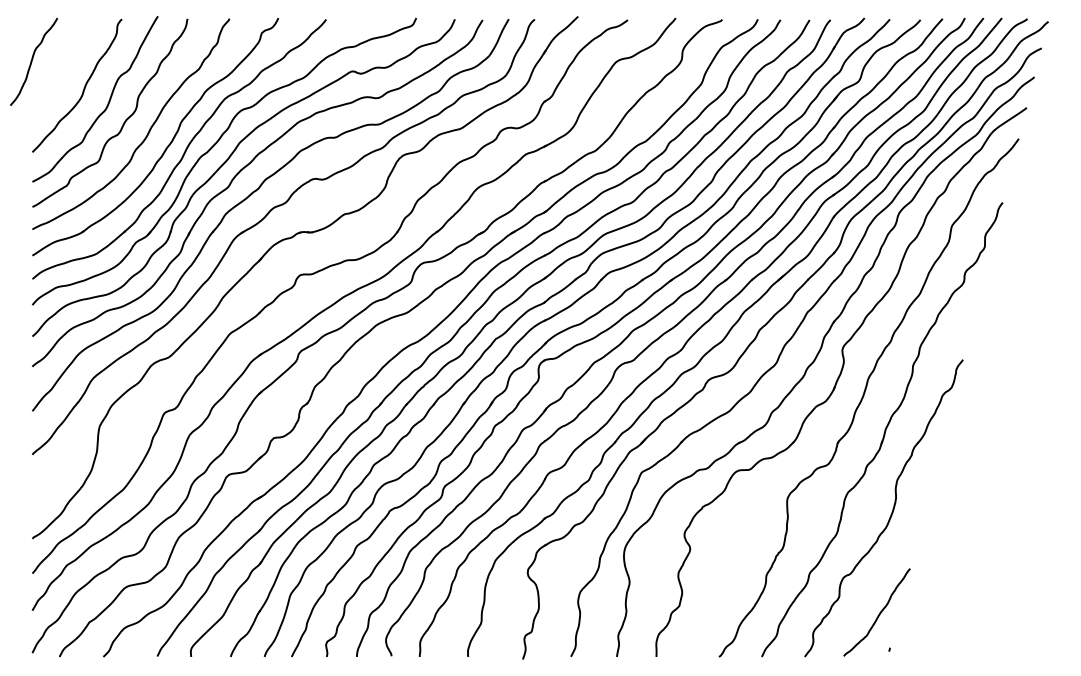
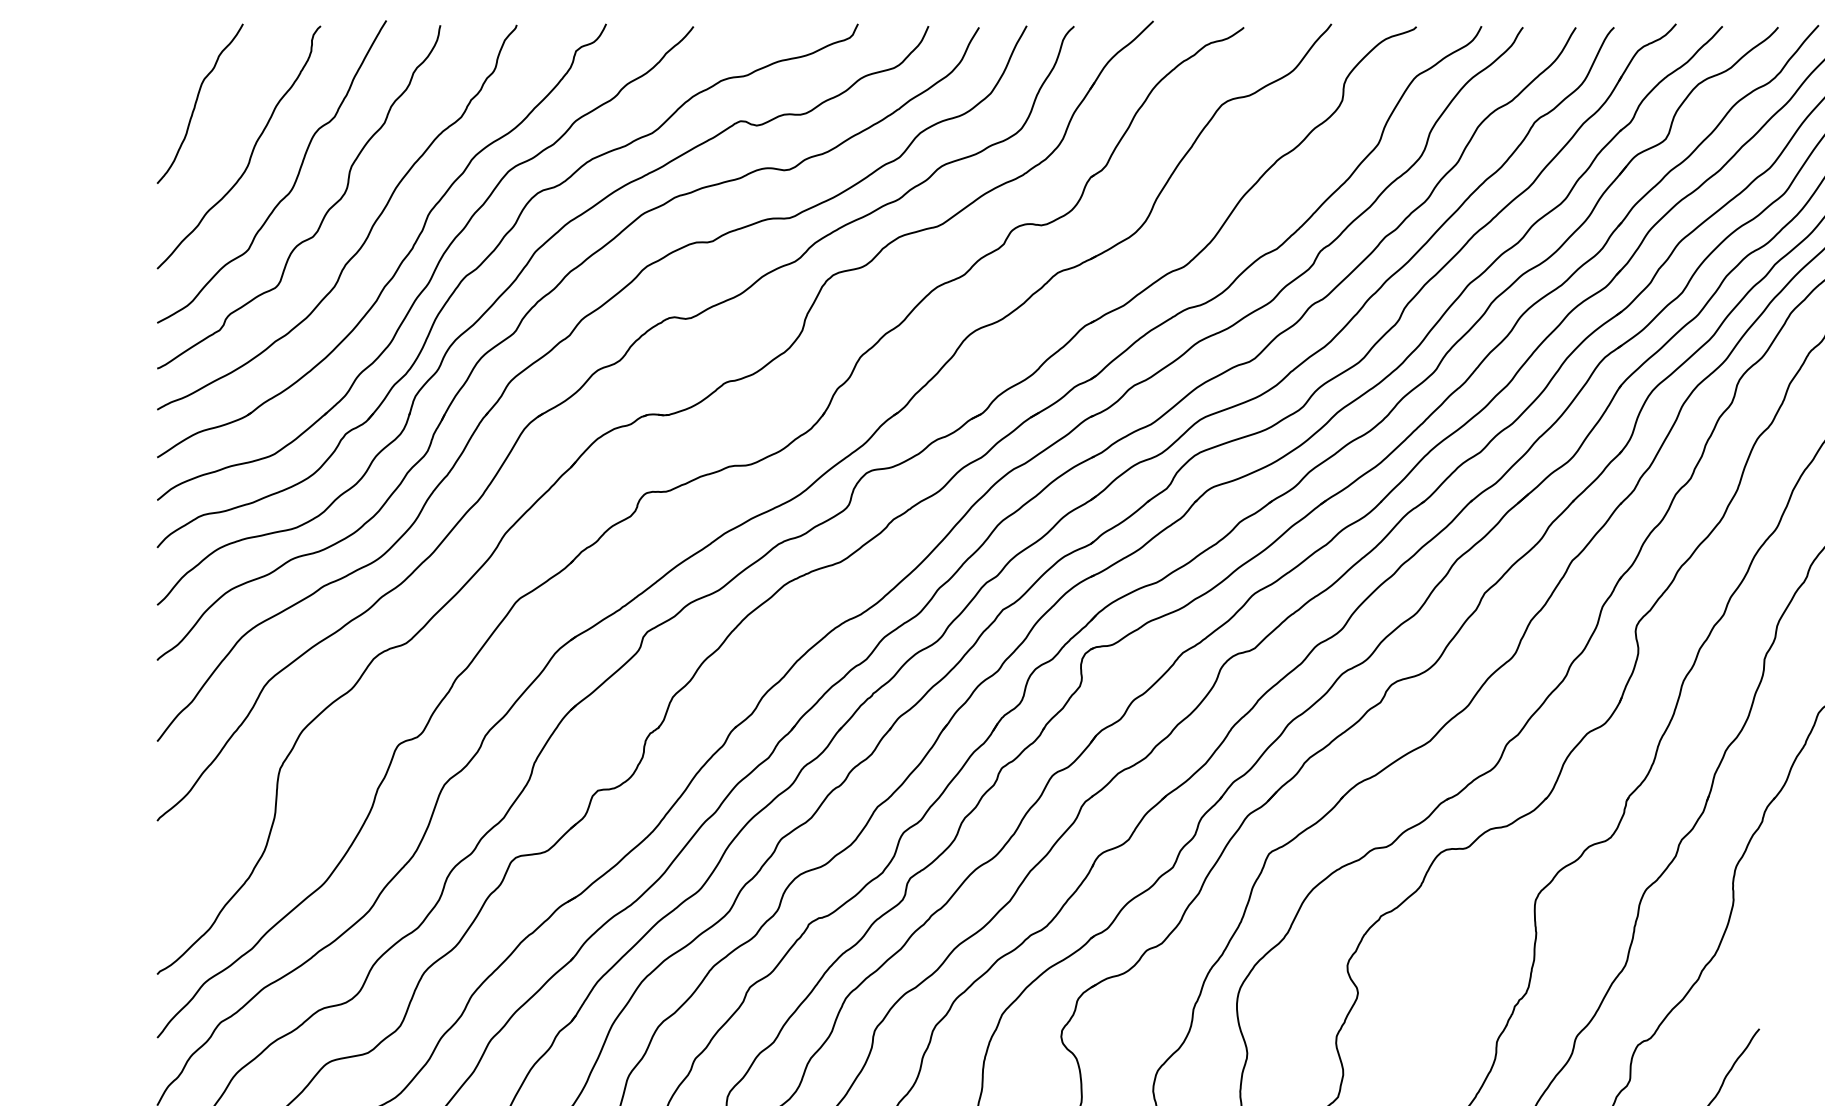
curve: (32, 61) -> (197, 103), moved

